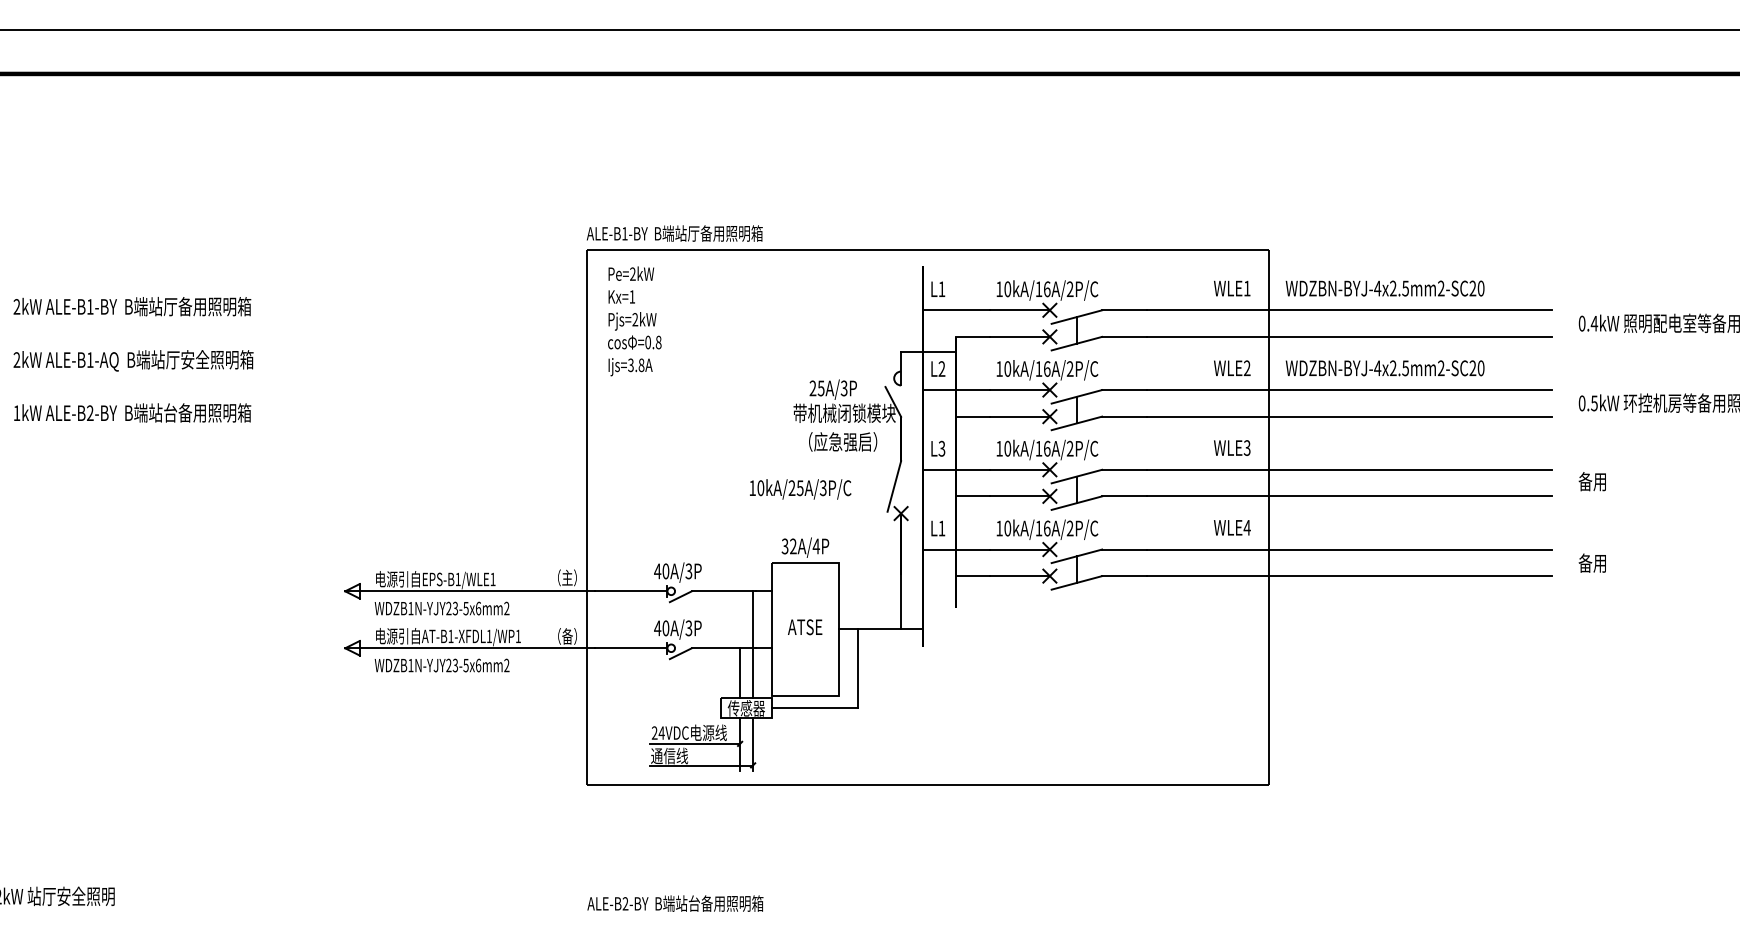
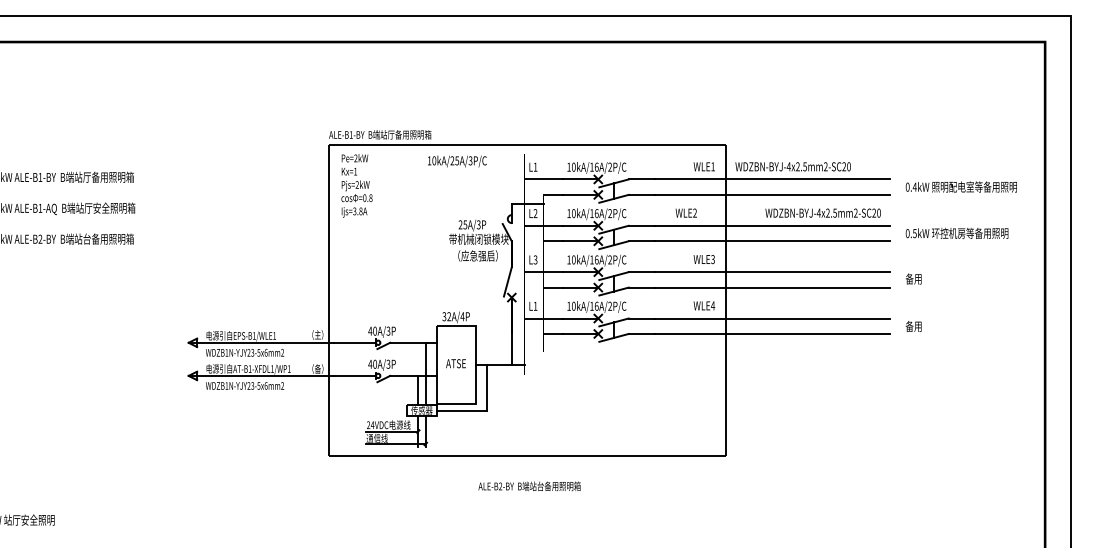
text: (1230, 367) -> (685, 212), moved
text: (1383, 367) -> (822, 212), moved
text: (800, 489) -> (457, 161), moved
text: (675, 903) -> (529, 486), moved

